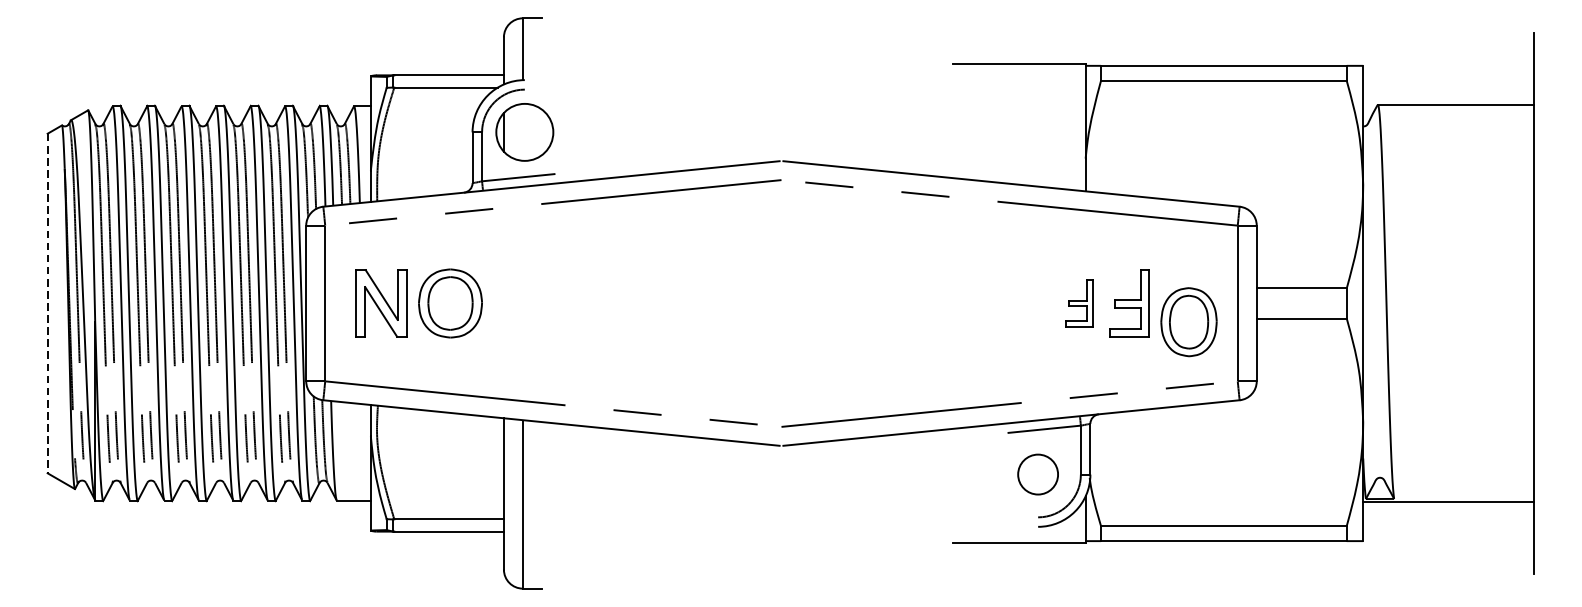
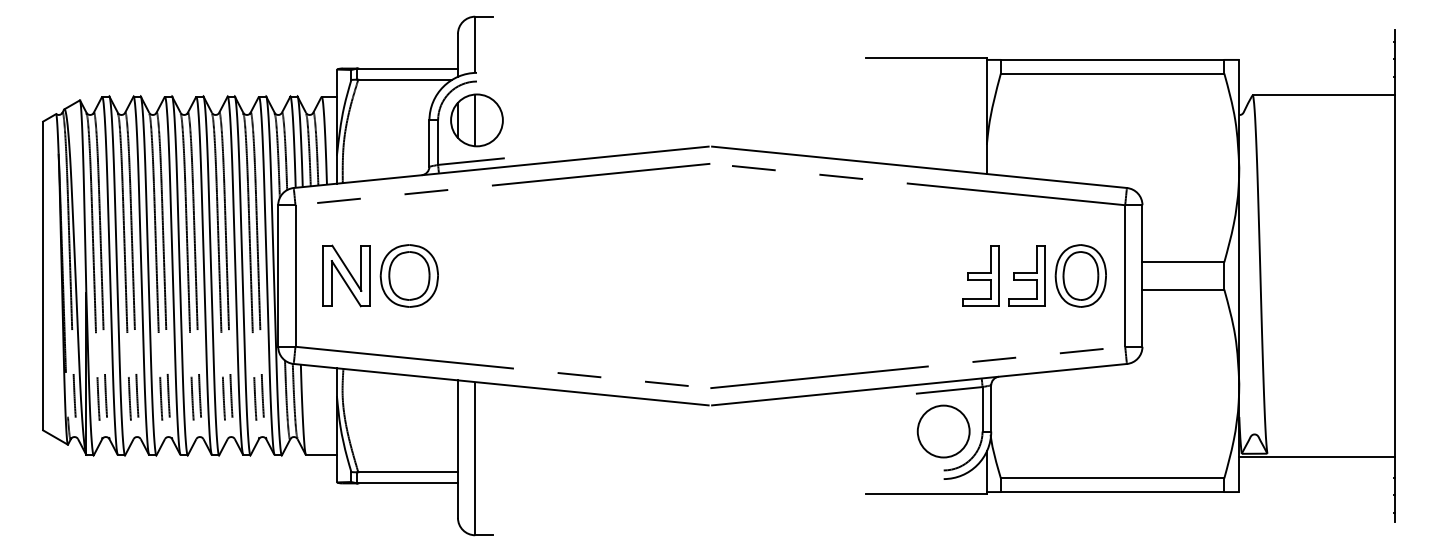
line: (523, 132) -> (475, 120), added
part: (1078, 302) -> (980, 275), size x1.43
line: (48, 304) -> (43, 276), dashed -> solid
part: (1188, 321) -> (1080, 275), moved
circle: (1037, 474) -> (943, 431), size x1.43

